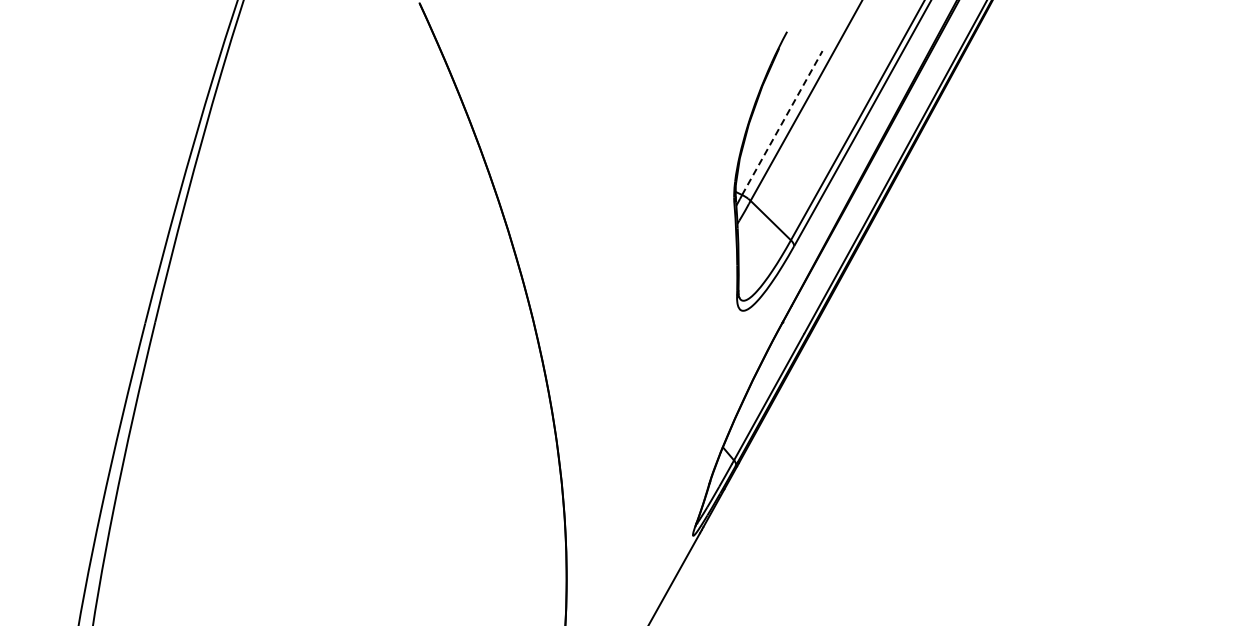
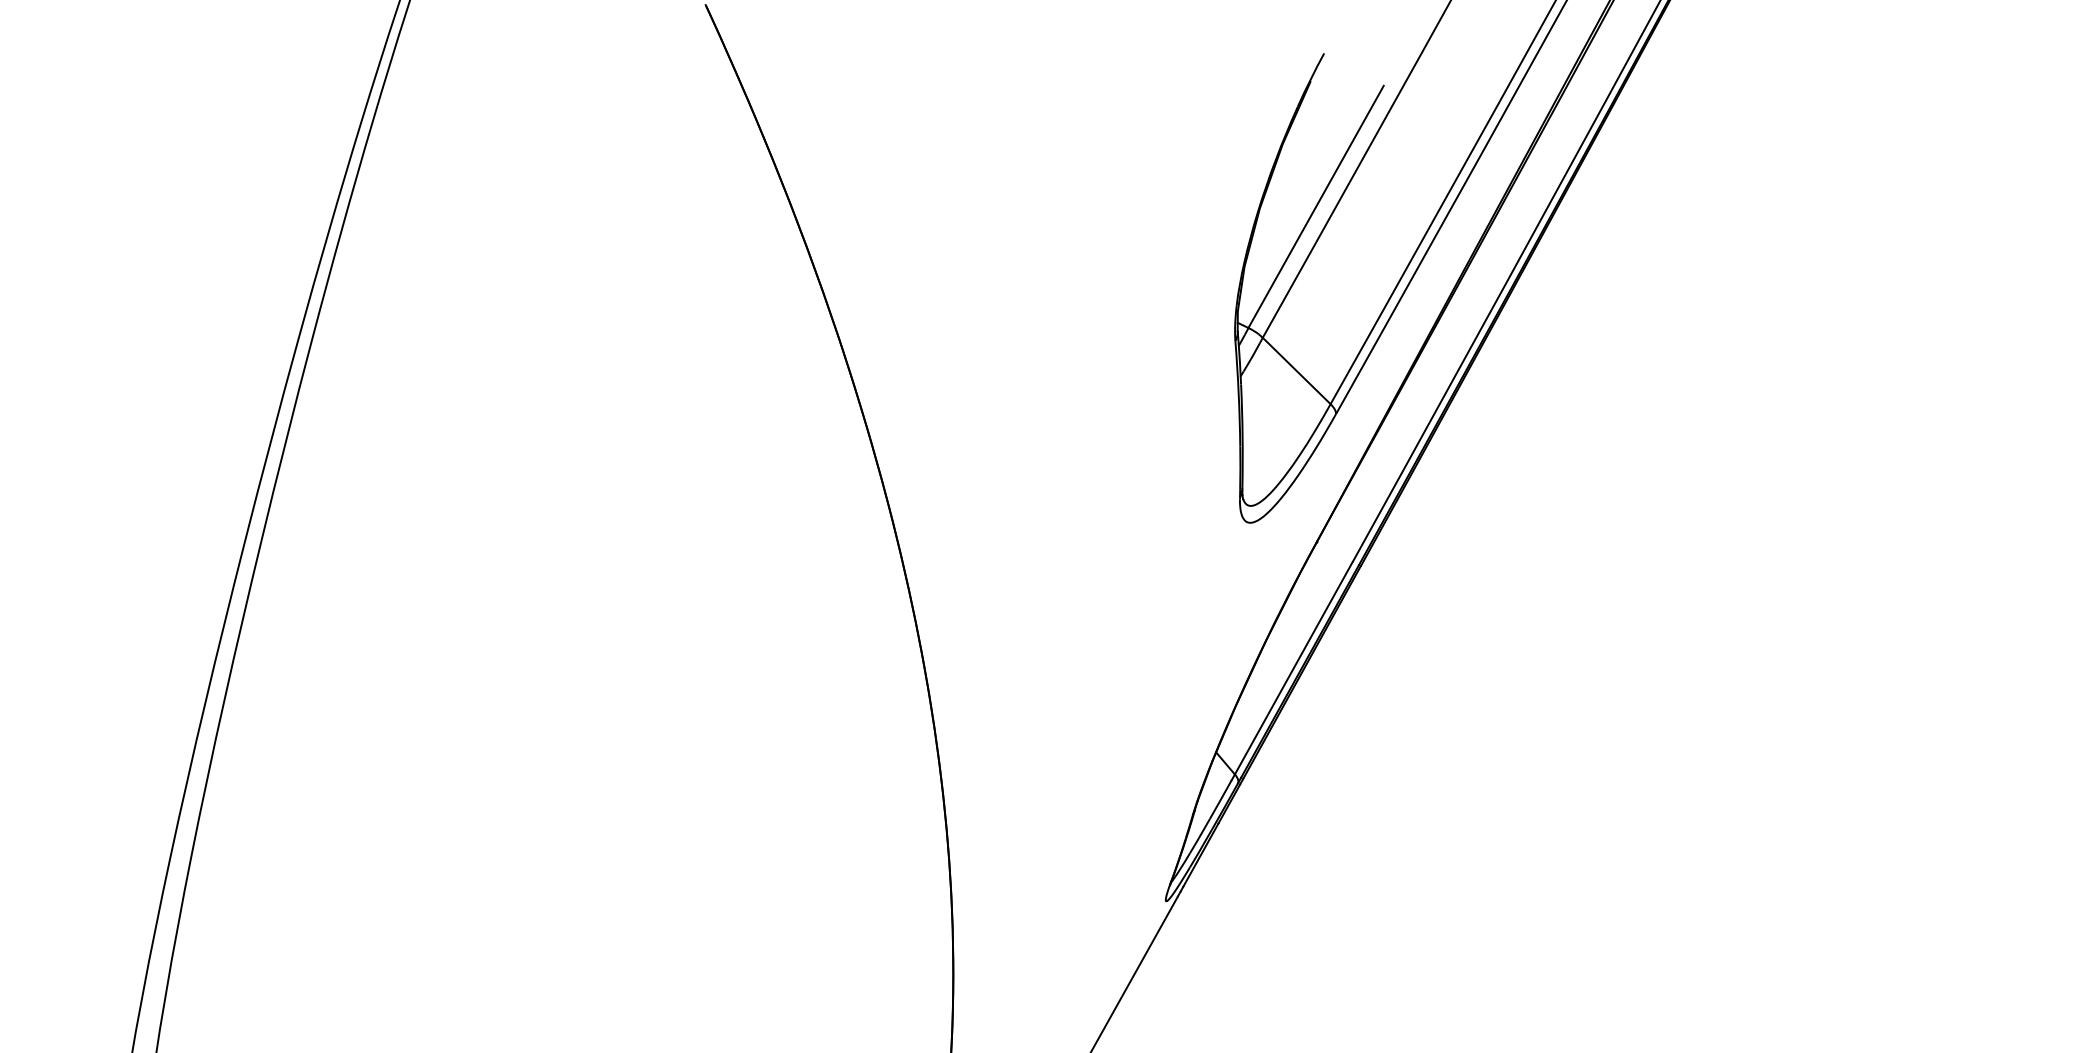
line: (782, 122) -> (1316, 206), dashed -> solid

